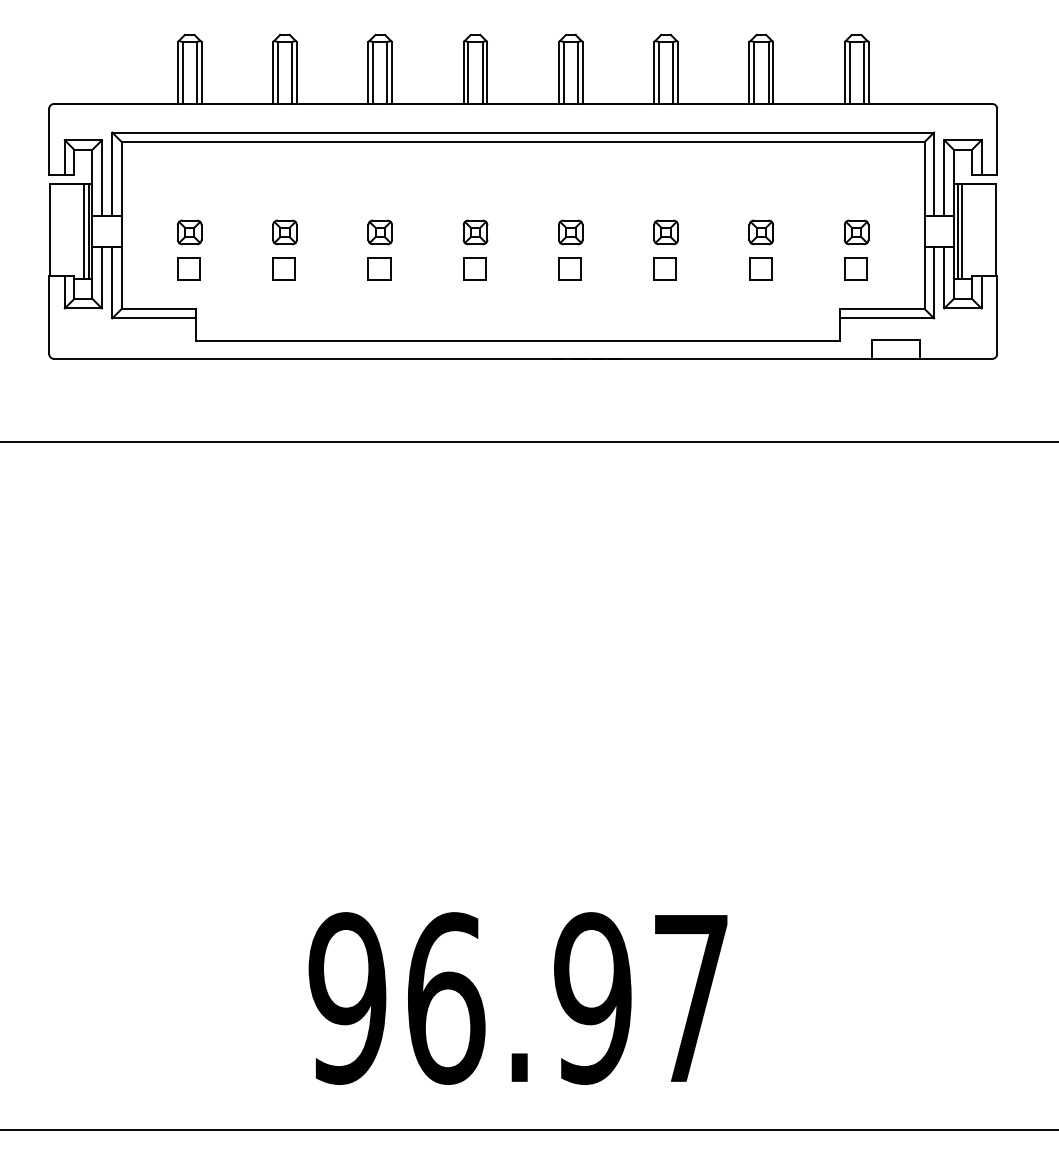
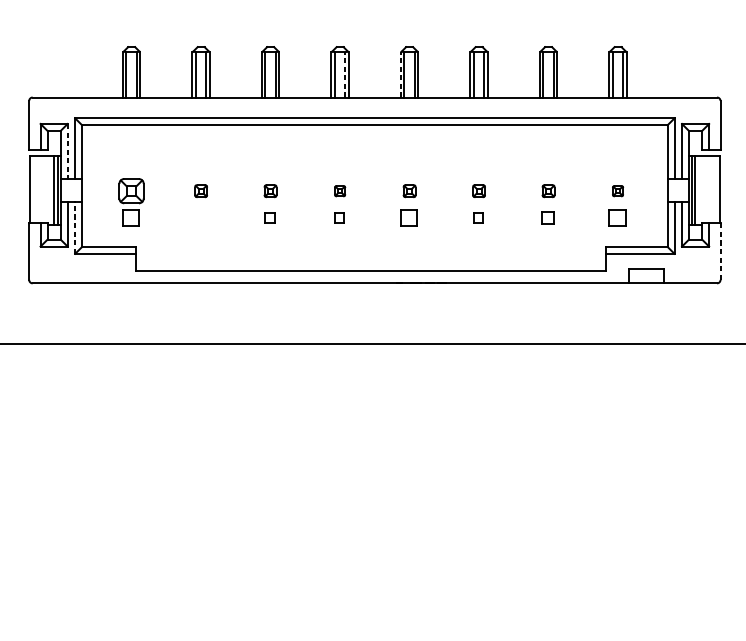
line: (482, 72) -> (345, 74), solid -> dashed
line: (558, 73) -> (400, 75), solid -> dashed
line: (101, 178) -> (67, 151), solid -> dashed
part: (189, 232) -> (131, 191), size x1.4
part: (284, 232) -> (200, 191), size x0.7
part: (379, 232) -> (270, 191), size x0.7
part: (475, 232) -> (340, 191), size x0.6
part: (570, 232) -> (409, 191), size x0.7
part: (665, 232) -> (478, 191), size x0.7
part: (761, 232) -> (548, 191), size x0.7
part: (856, 232) -> (617, 191), size x0.6
part: (283, 268) -> (200, 217), removed
part: (379, 268) -> (270, 217), size x0.6
part: (474, 268) -> (339, 217), size x0.6
part: (664, 268) -> (477, 217), size x0.6
part: (760, 268) -> (547, 217), size x0.7
line: (112, 282) -> (75, 227), solid -> dashed
line: (997, 314) -> (720, 251), solid -> dashed

